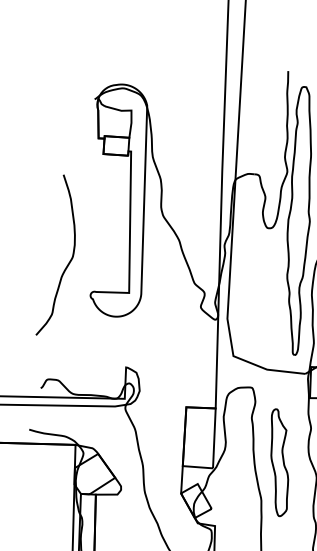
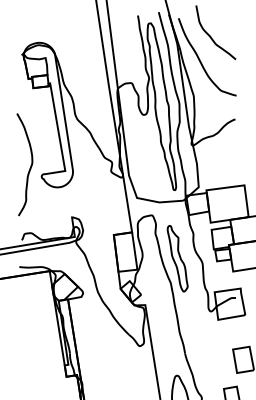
curve: (69, 259) -> (30, 165), moved

